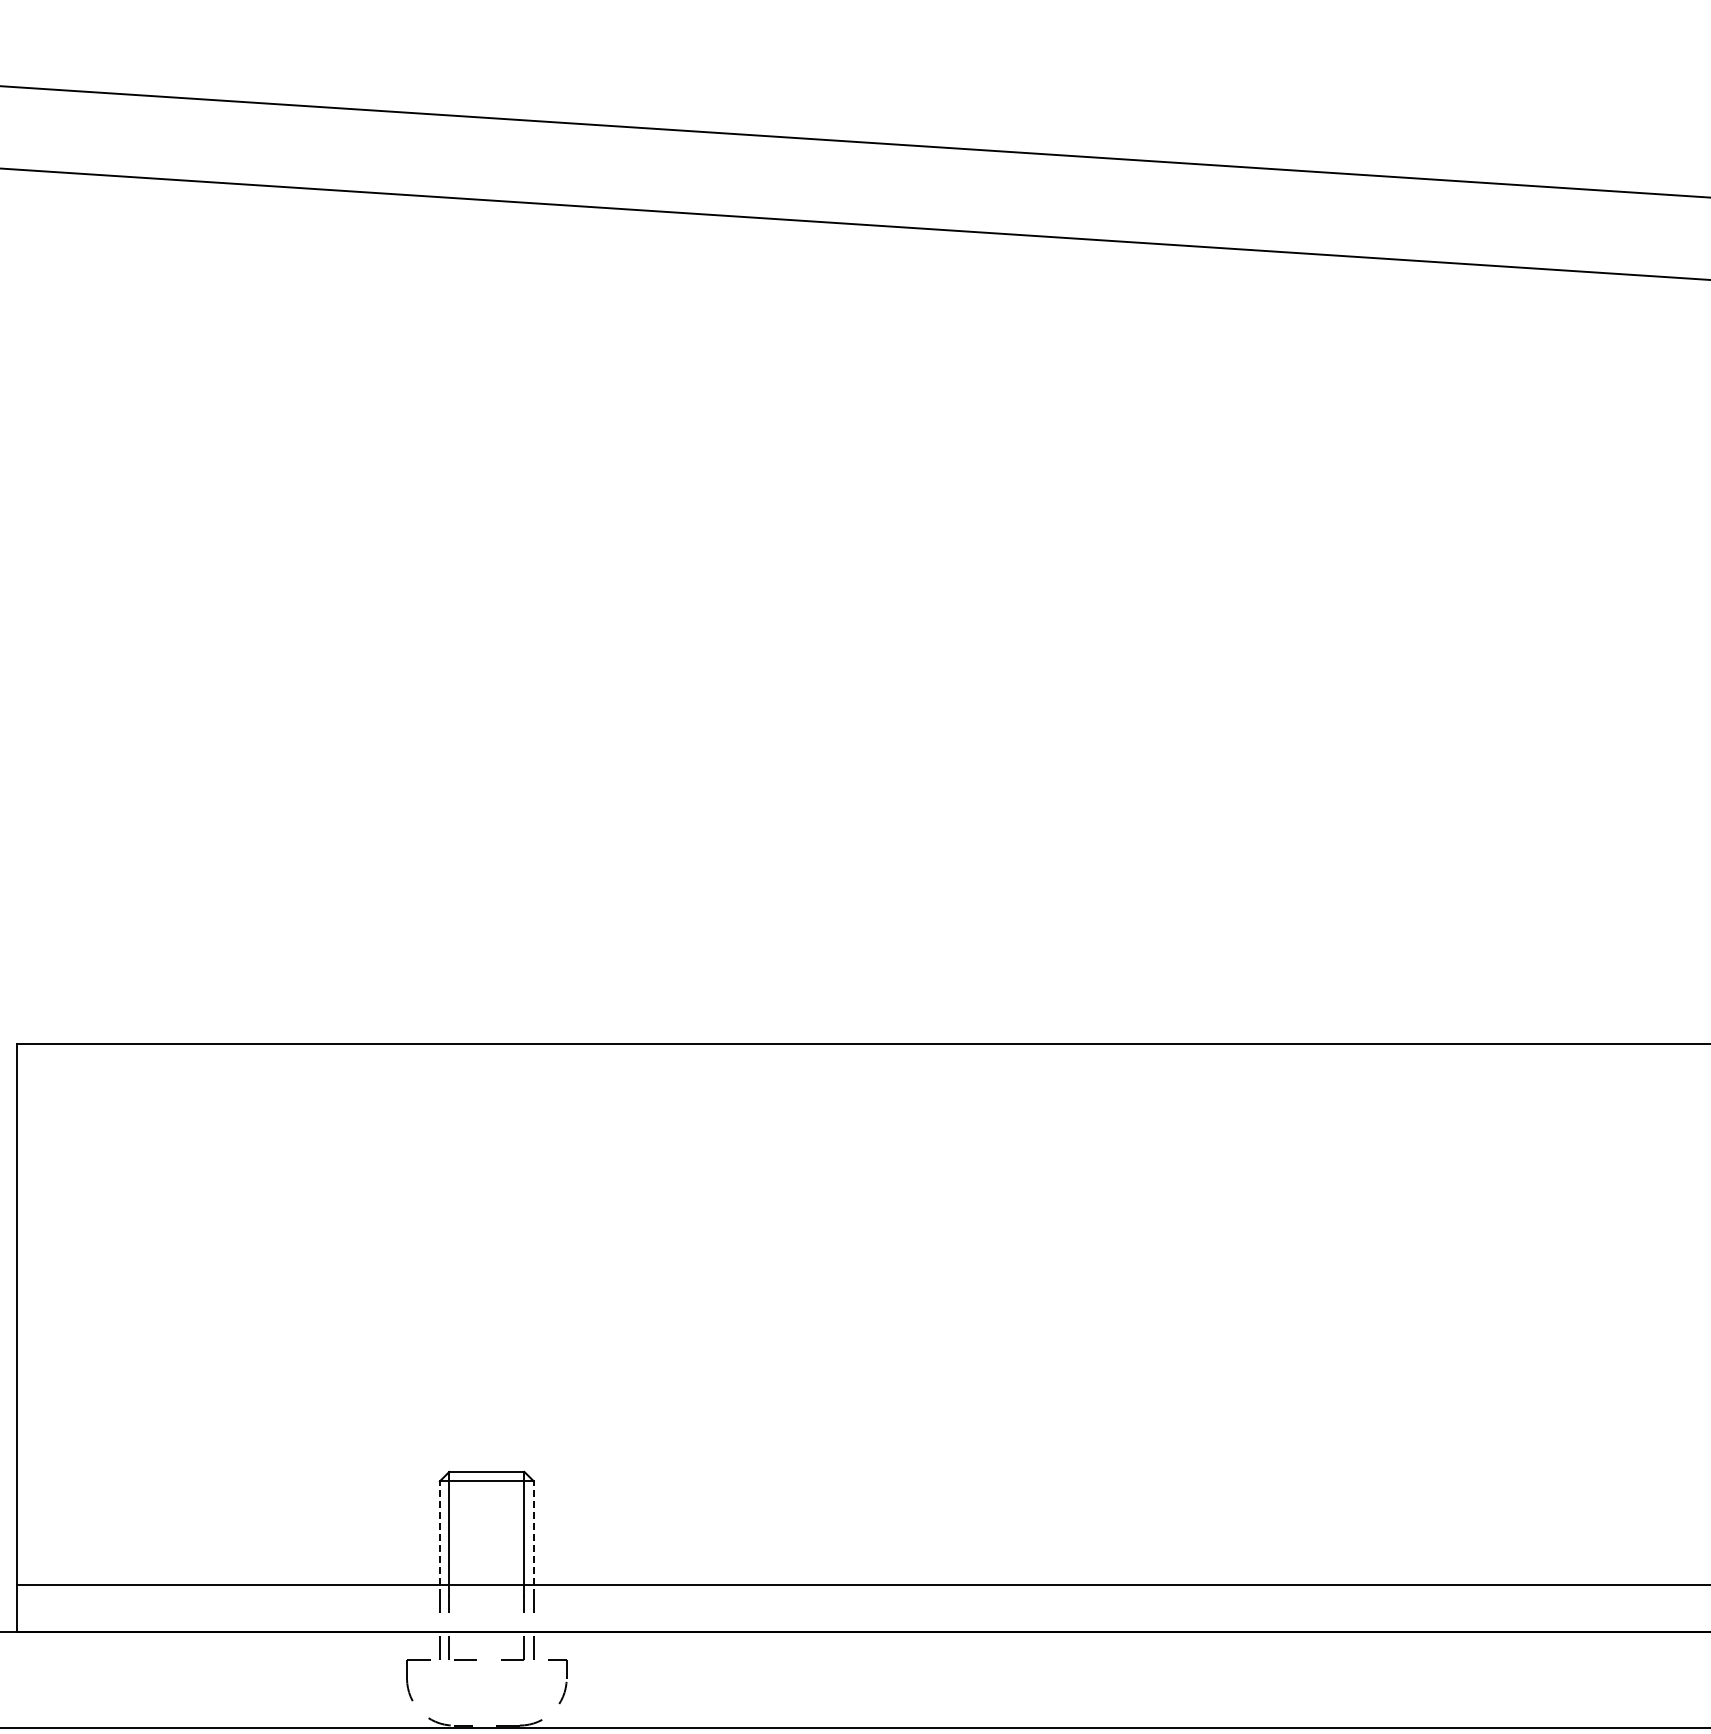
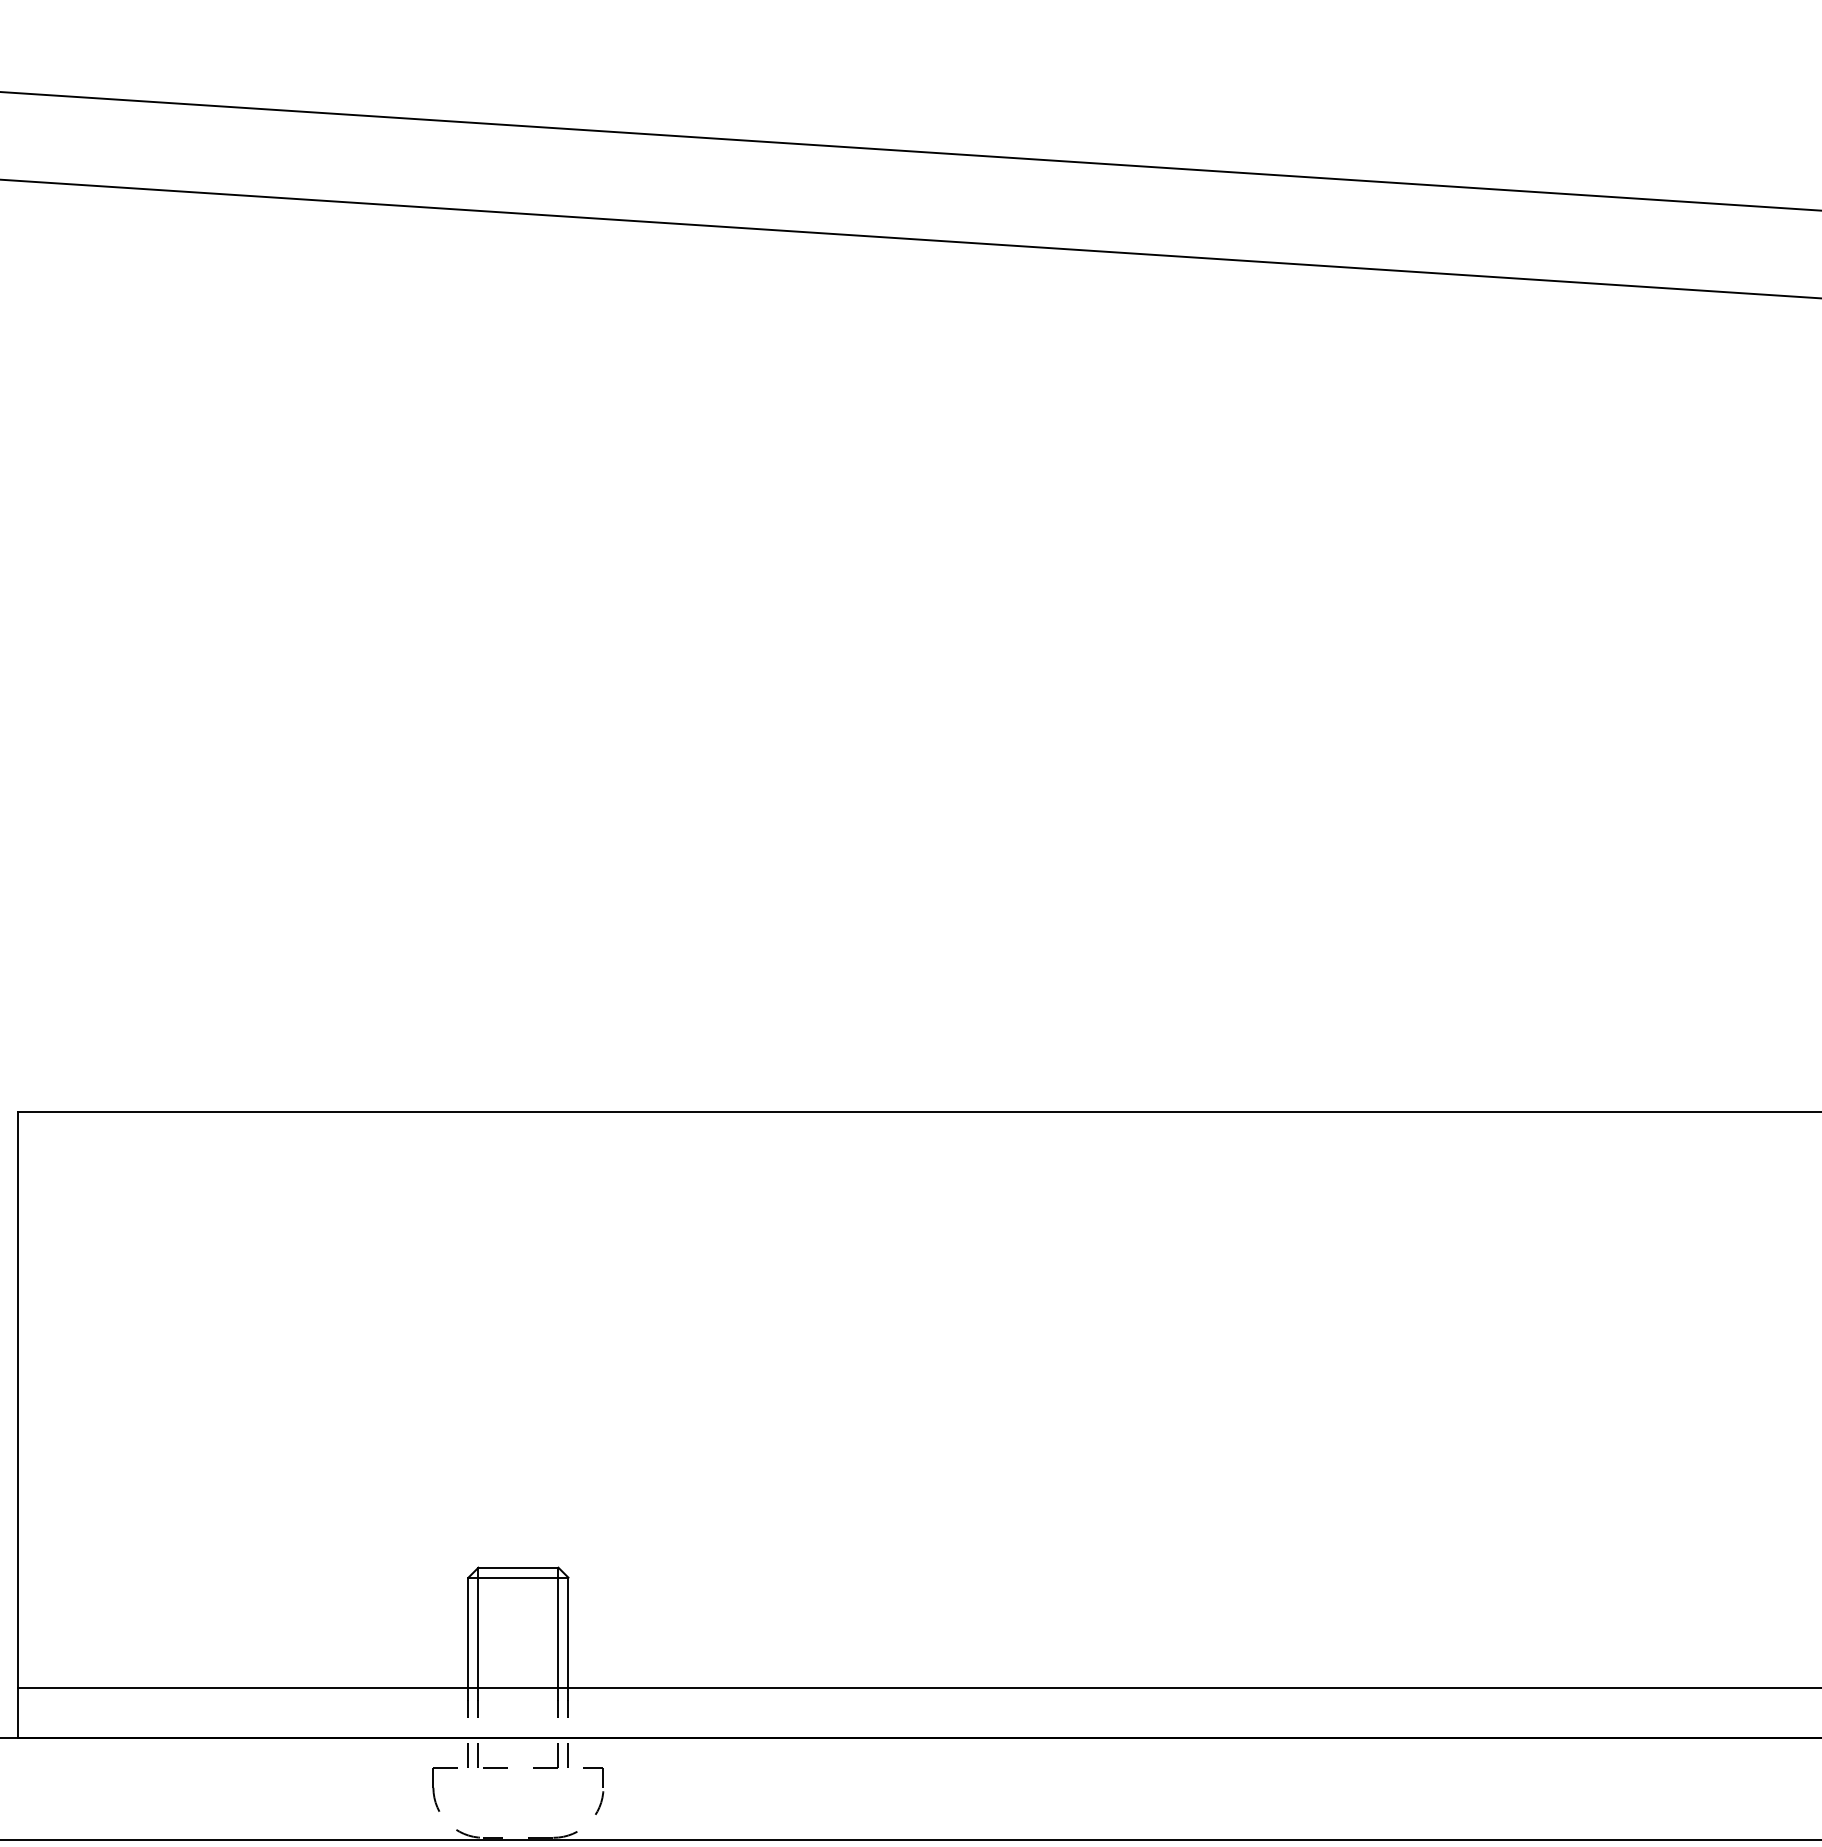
line: (439, 1538) -> (468, 1638), dashed -> solid
line: (533, 1538) -> (568, 1638), dashed -> solid

